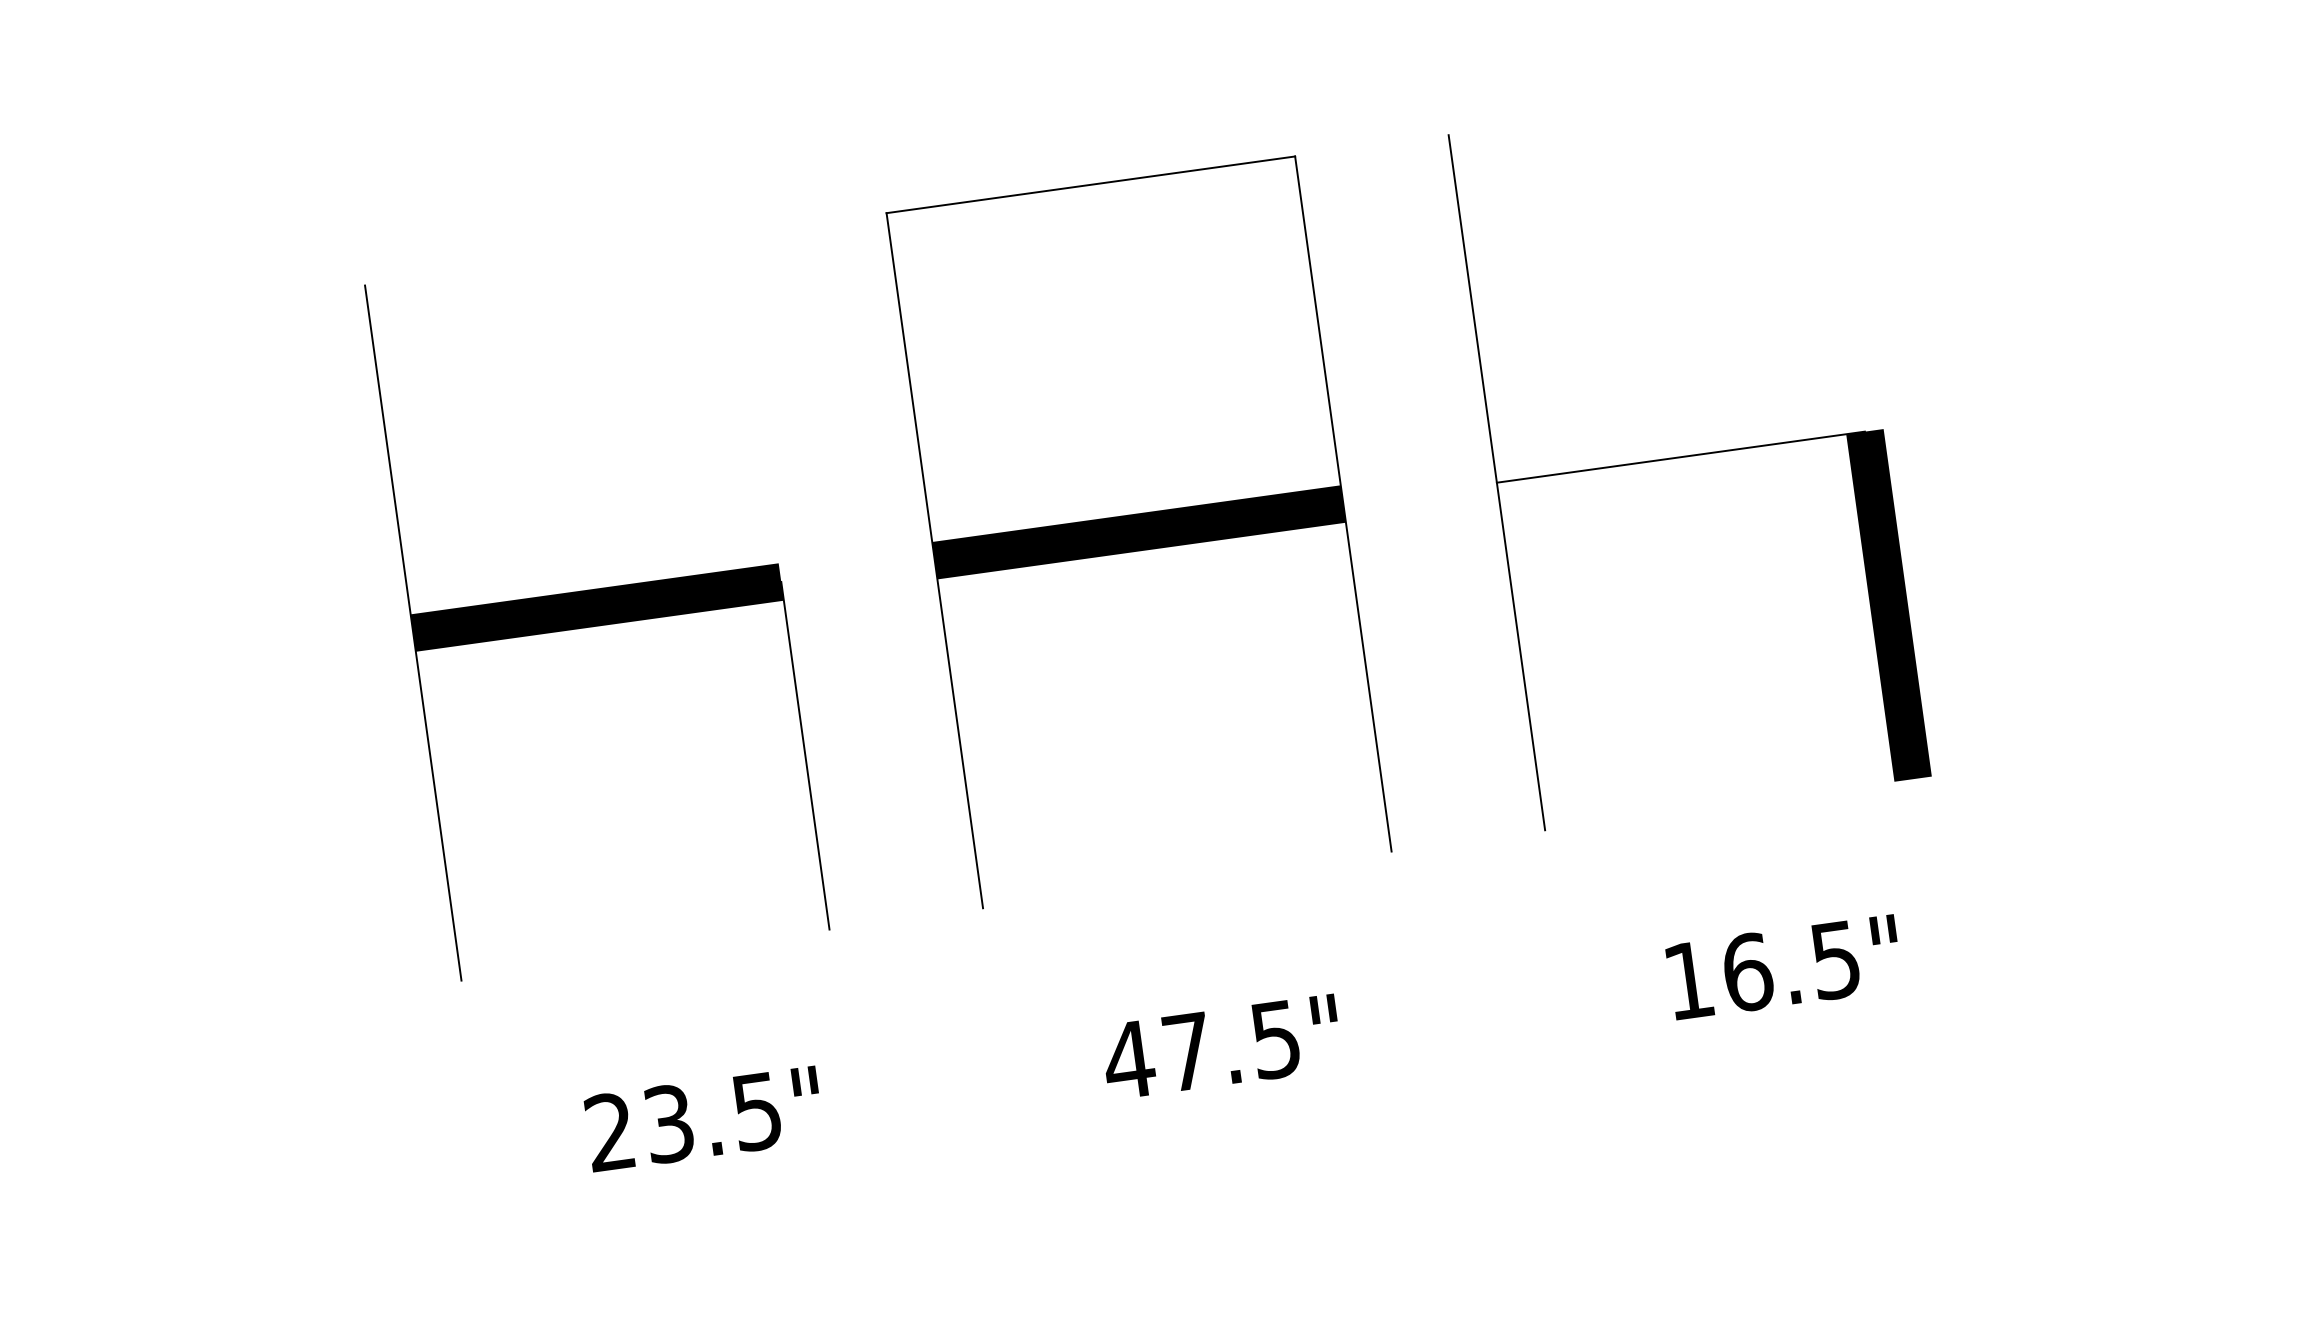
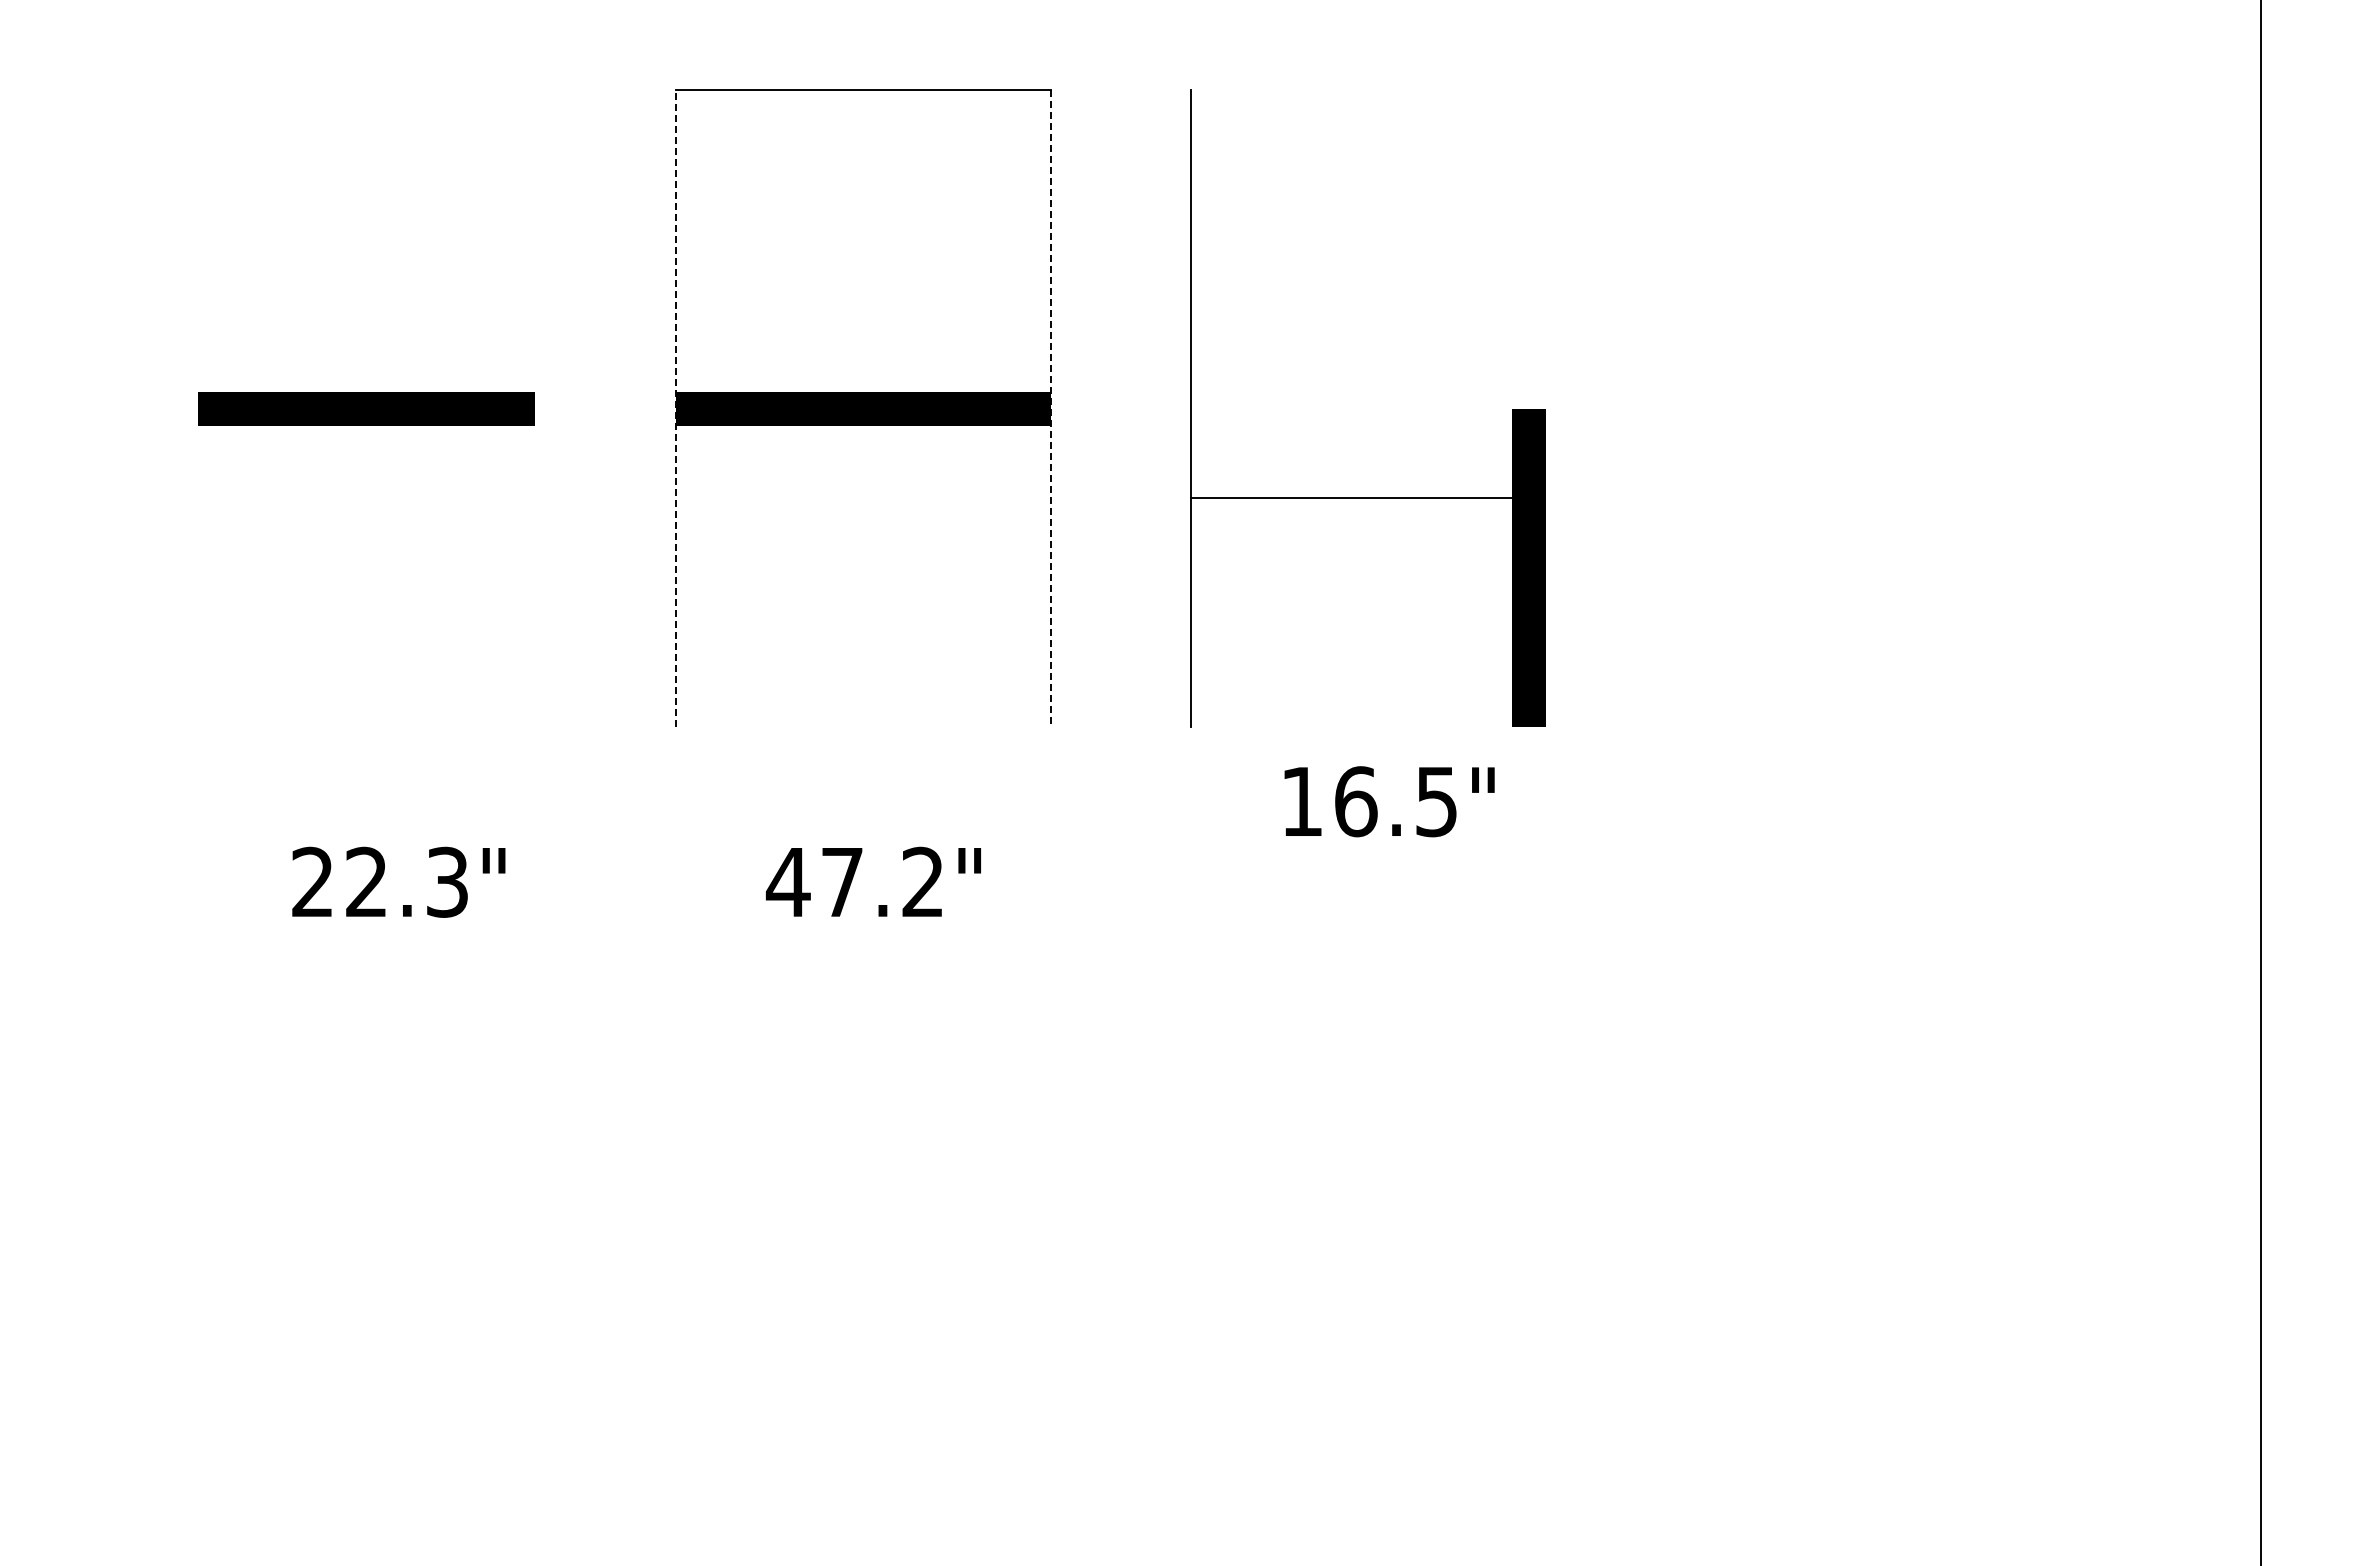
line: (1680, 456) -> (1359, 497), moved
line: (1343, 503) -> (1050, 408), solid -> dashed
line: (935, 560) -> (676, 408), solid -> dashed
line: (412, 632) -> (197, 408), removed
line: (805, 755) -> (535, 567), removed
text: (1784, 967) -> (1389, 801), moved
text: (1275, 1038) -> (922, 881), 47.5" -> 47.2"
text: (712, 1116) -> (406, 881), 23.5" -> 22.3"

